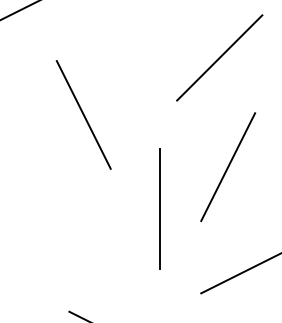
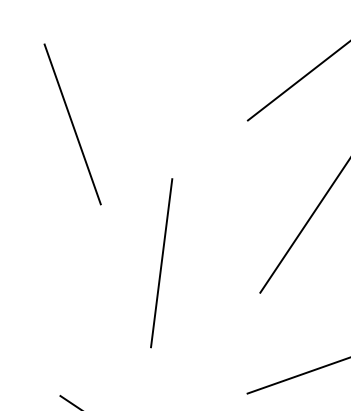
line: (83, 114) -> (72, 123), moved
line: (159, 208) -> (161, 262), moved

